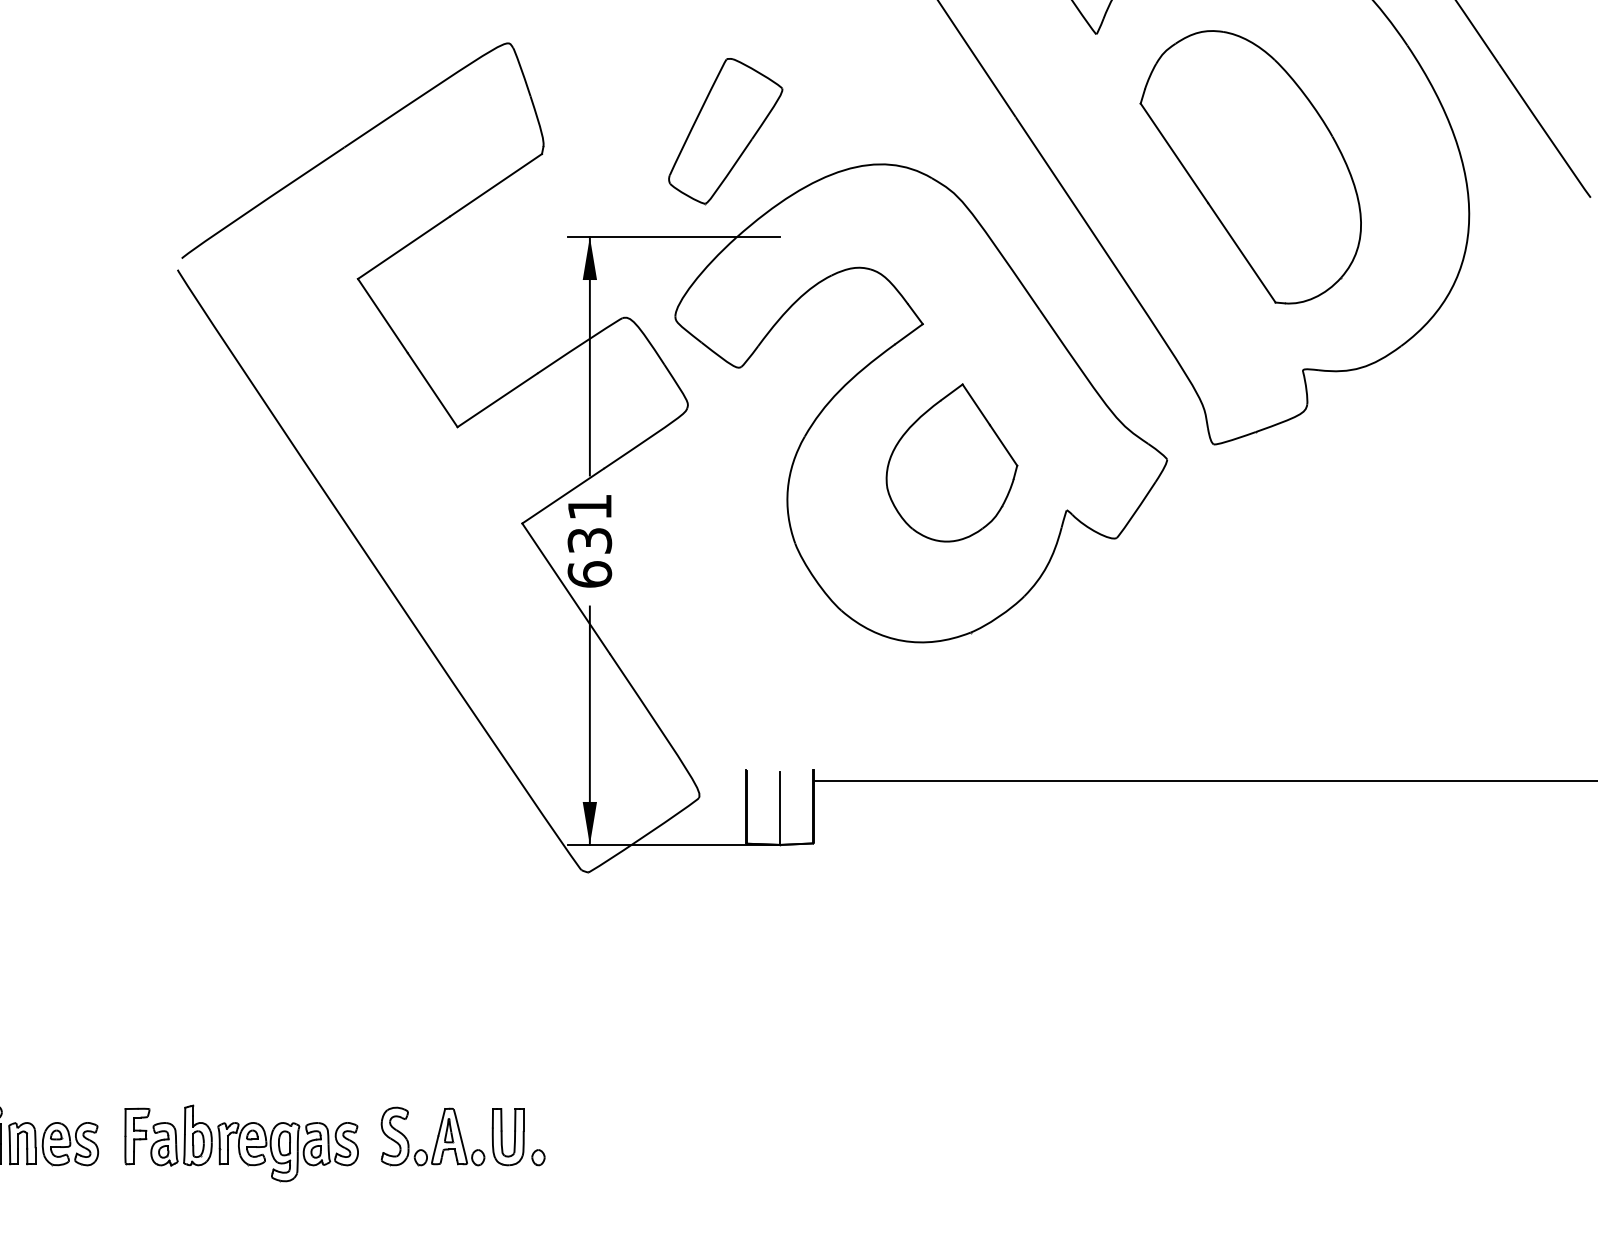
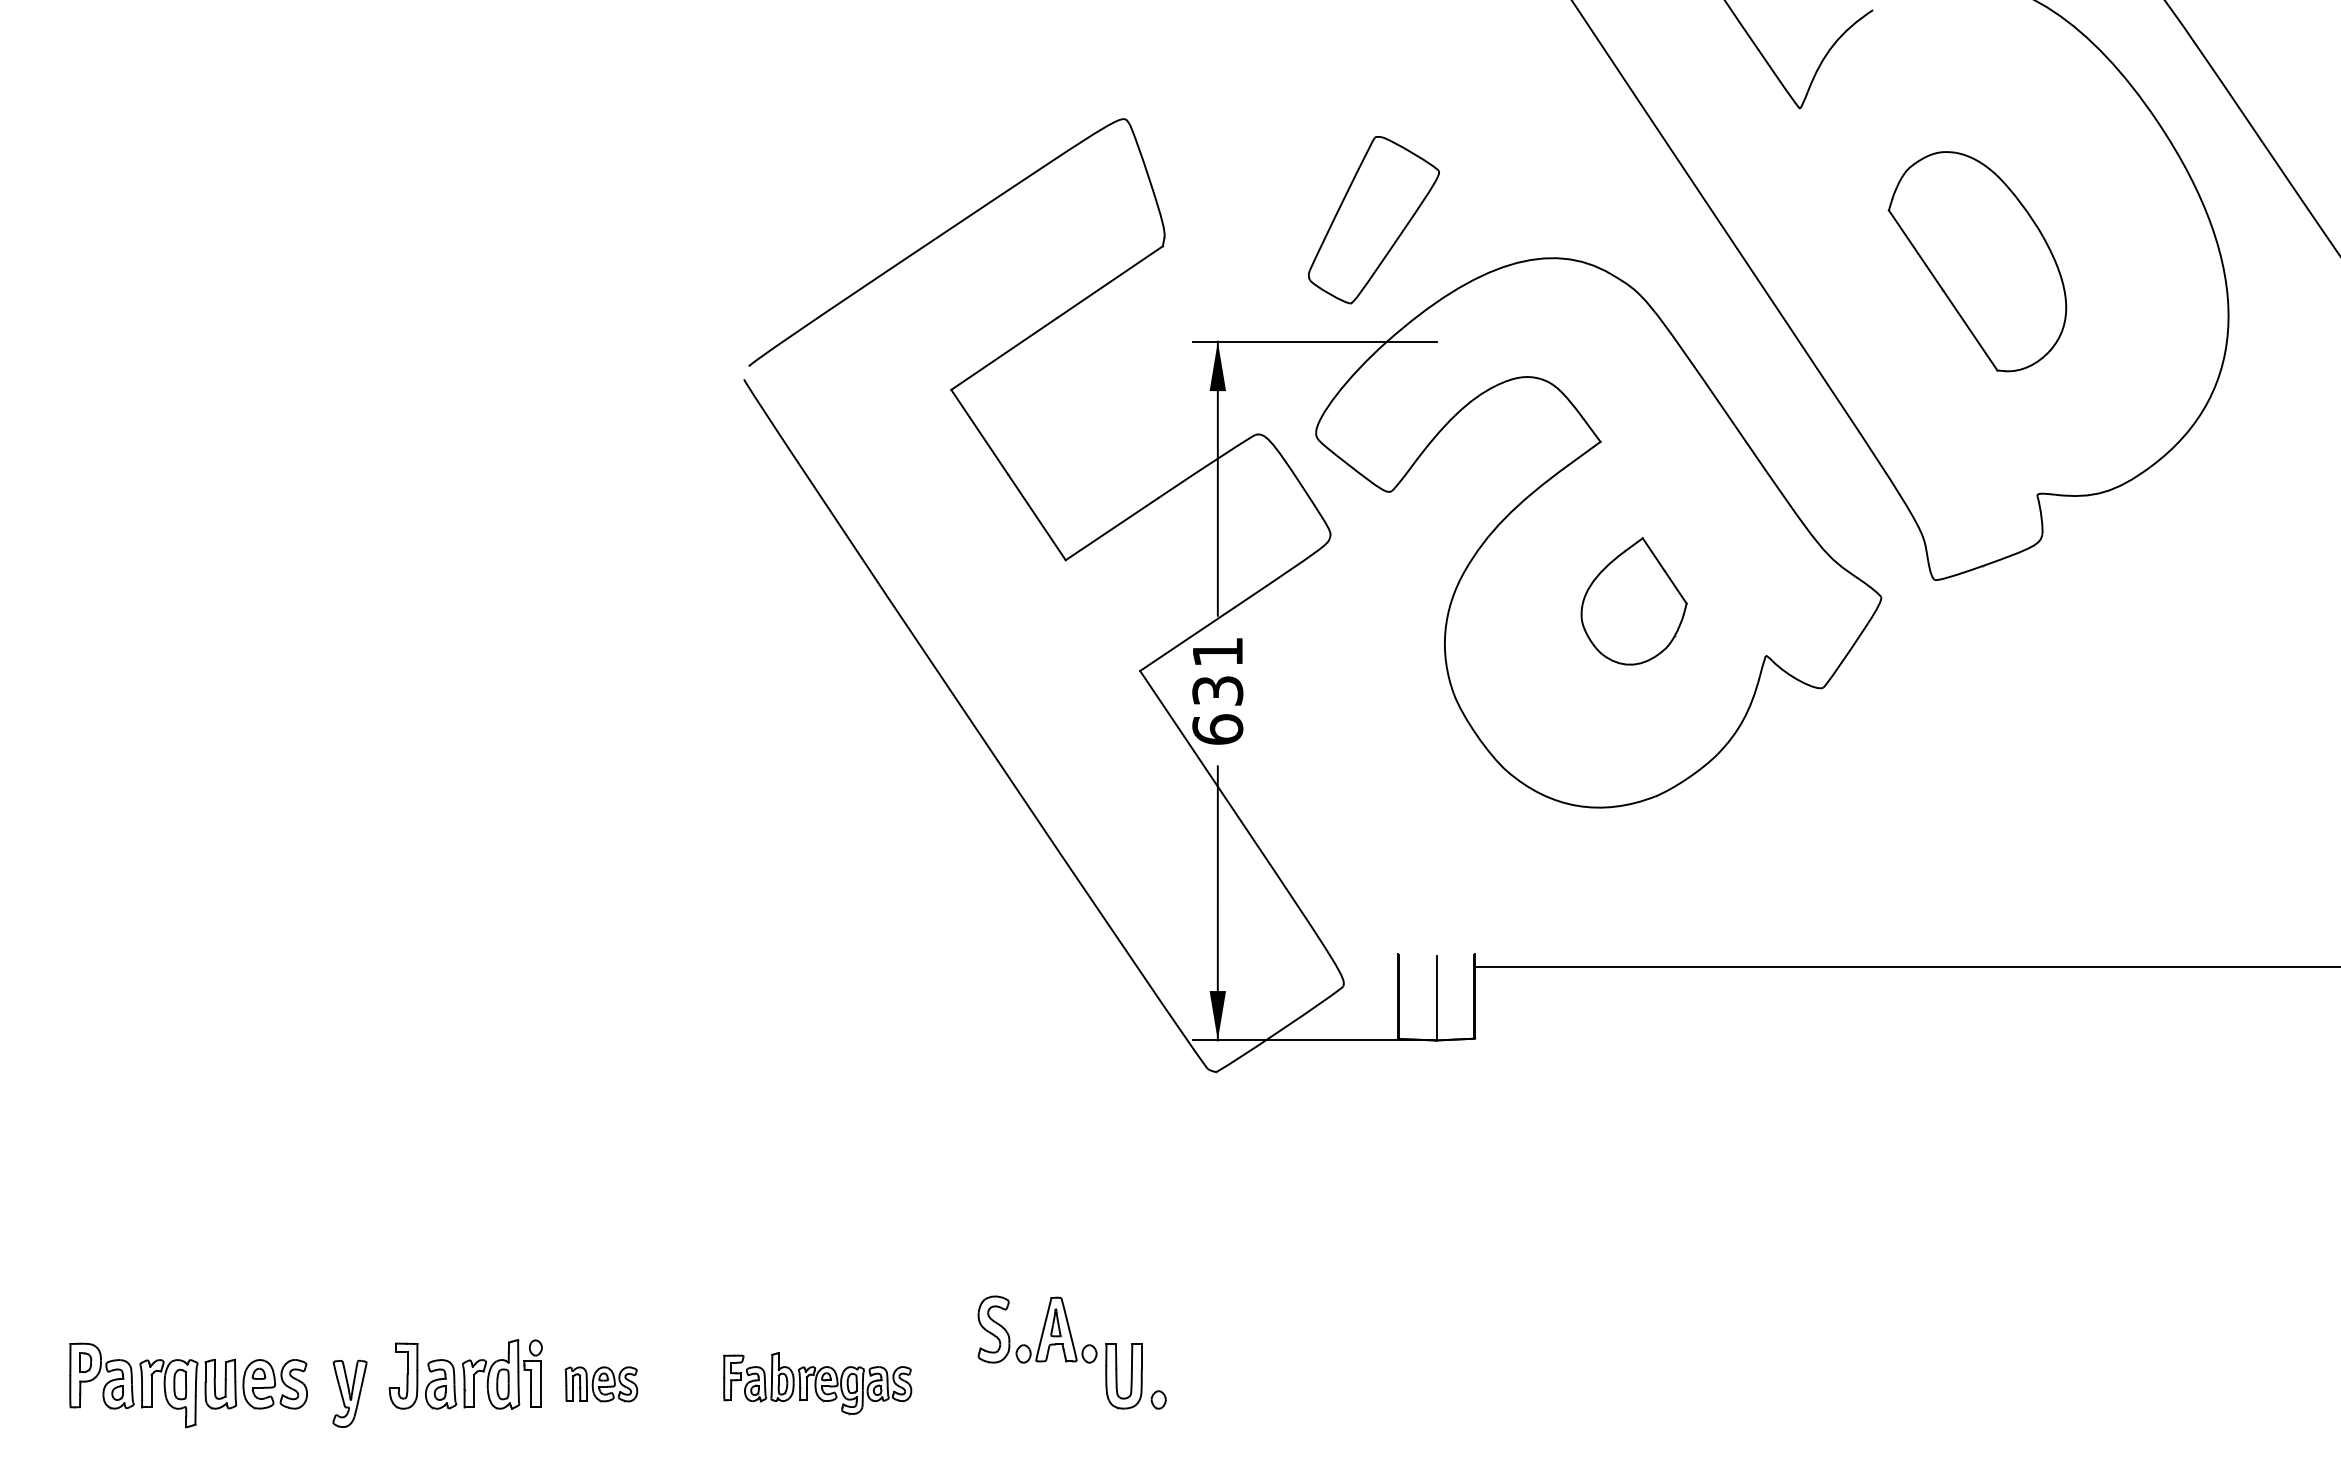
part: (1250, 167) -> (1977, 261), size x0.7
part: (952, 463) -> (1634, 601), size x0.7
part: (432, 1136) -> (1037, 1329), moved
part: (241, 1143) -> (817, 1383), size x0.7
part: (53, 1144) -> (601, 1384), size x0.7

